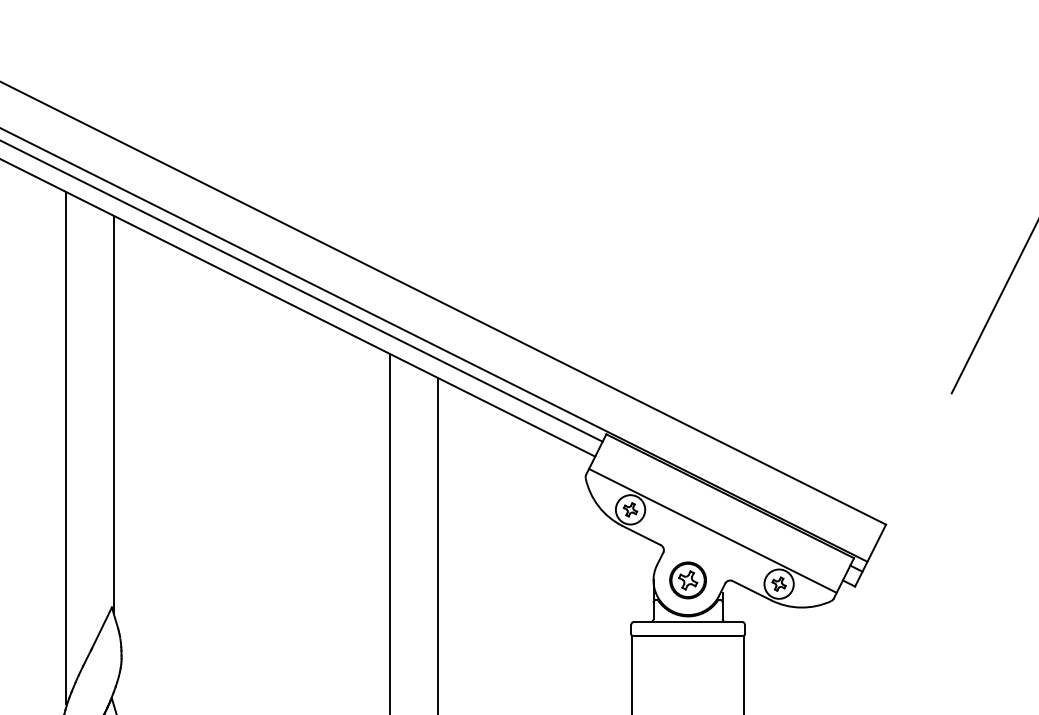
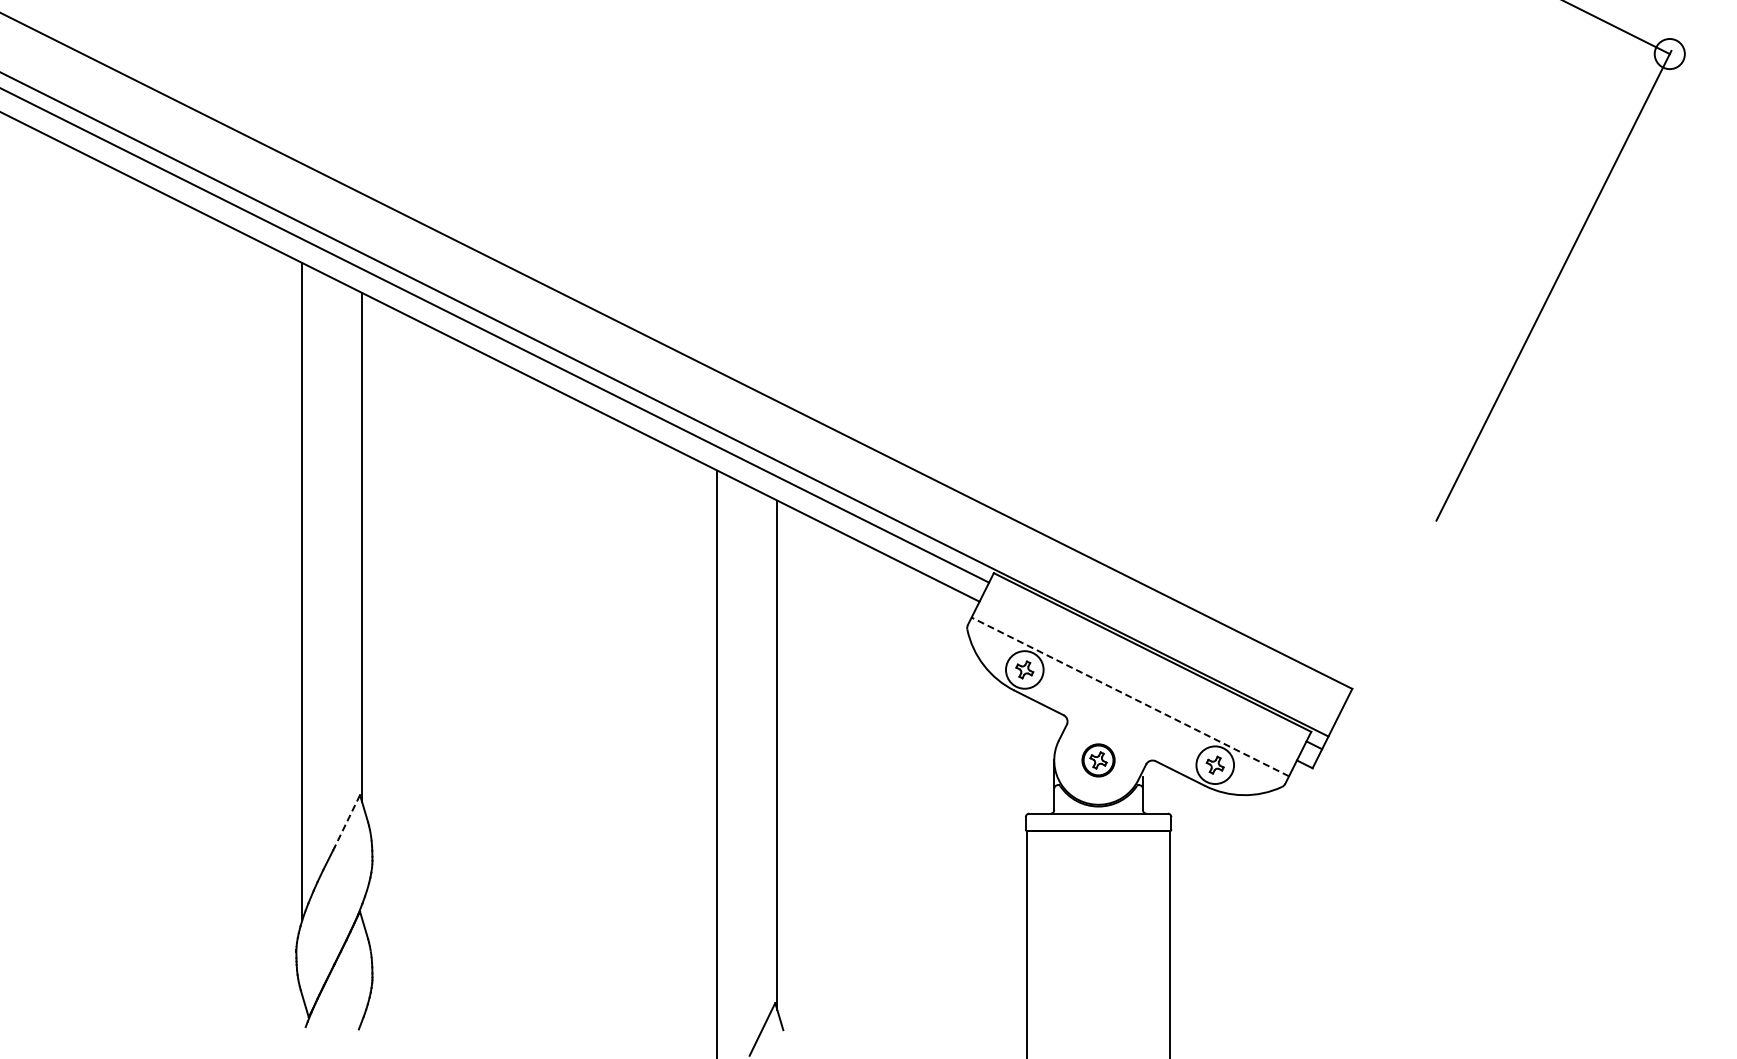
line: (712, 530) -> (1129, 696), solid -> dashed
part: (688, 580) -> (1098, 760), size x0.7
line: (102, 628) -> (347, 821), solid -> dashed

